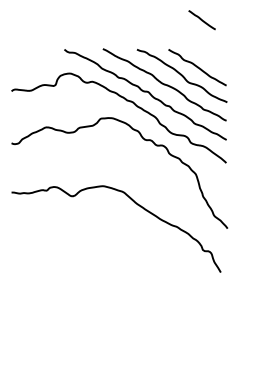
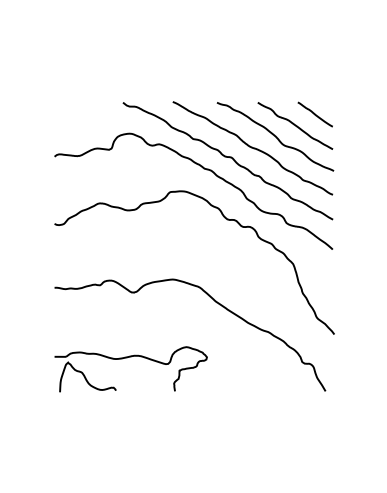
line: (201, 20) -> (314, 114), moved
part: (67, 247) -> (127, 358), added

